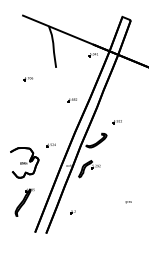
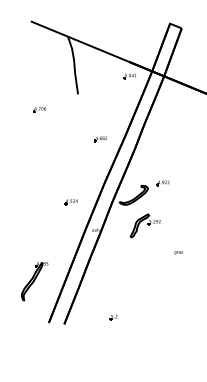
part: (117, 122) -> (162, 183), moved
part: (24, 162) -> (34, 225), removed
part: (88, 168) -> (144, 225), moved
text: (128, 202) -> (178, 252), moved
part: (73, 212) -> (113, 317), moved

